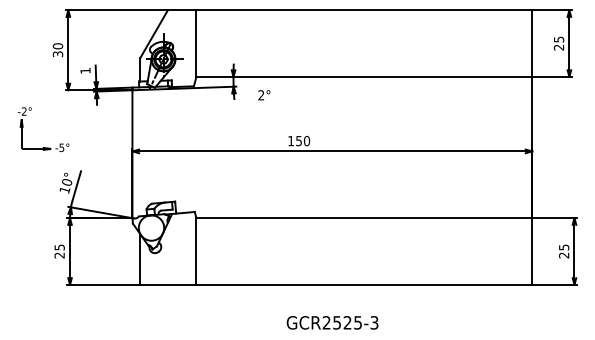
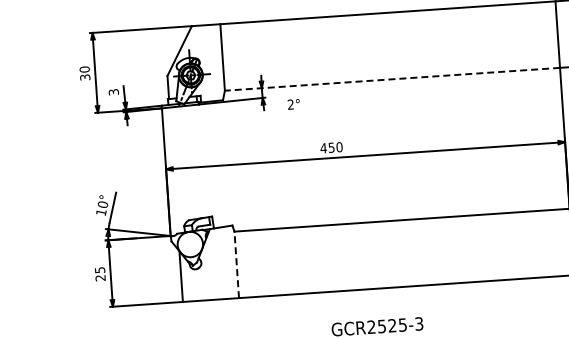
text: (85, 70) -> (113, 91), 1 -> 3
line: (364, 76) -> (392, 78), solid -> dashed
text: (290, 141) -> (323, 148), 150 -> 450
part: (43, 147) -> (77, 171), removed
line: (196, 251) -> (236, 264), solid -> dashed

